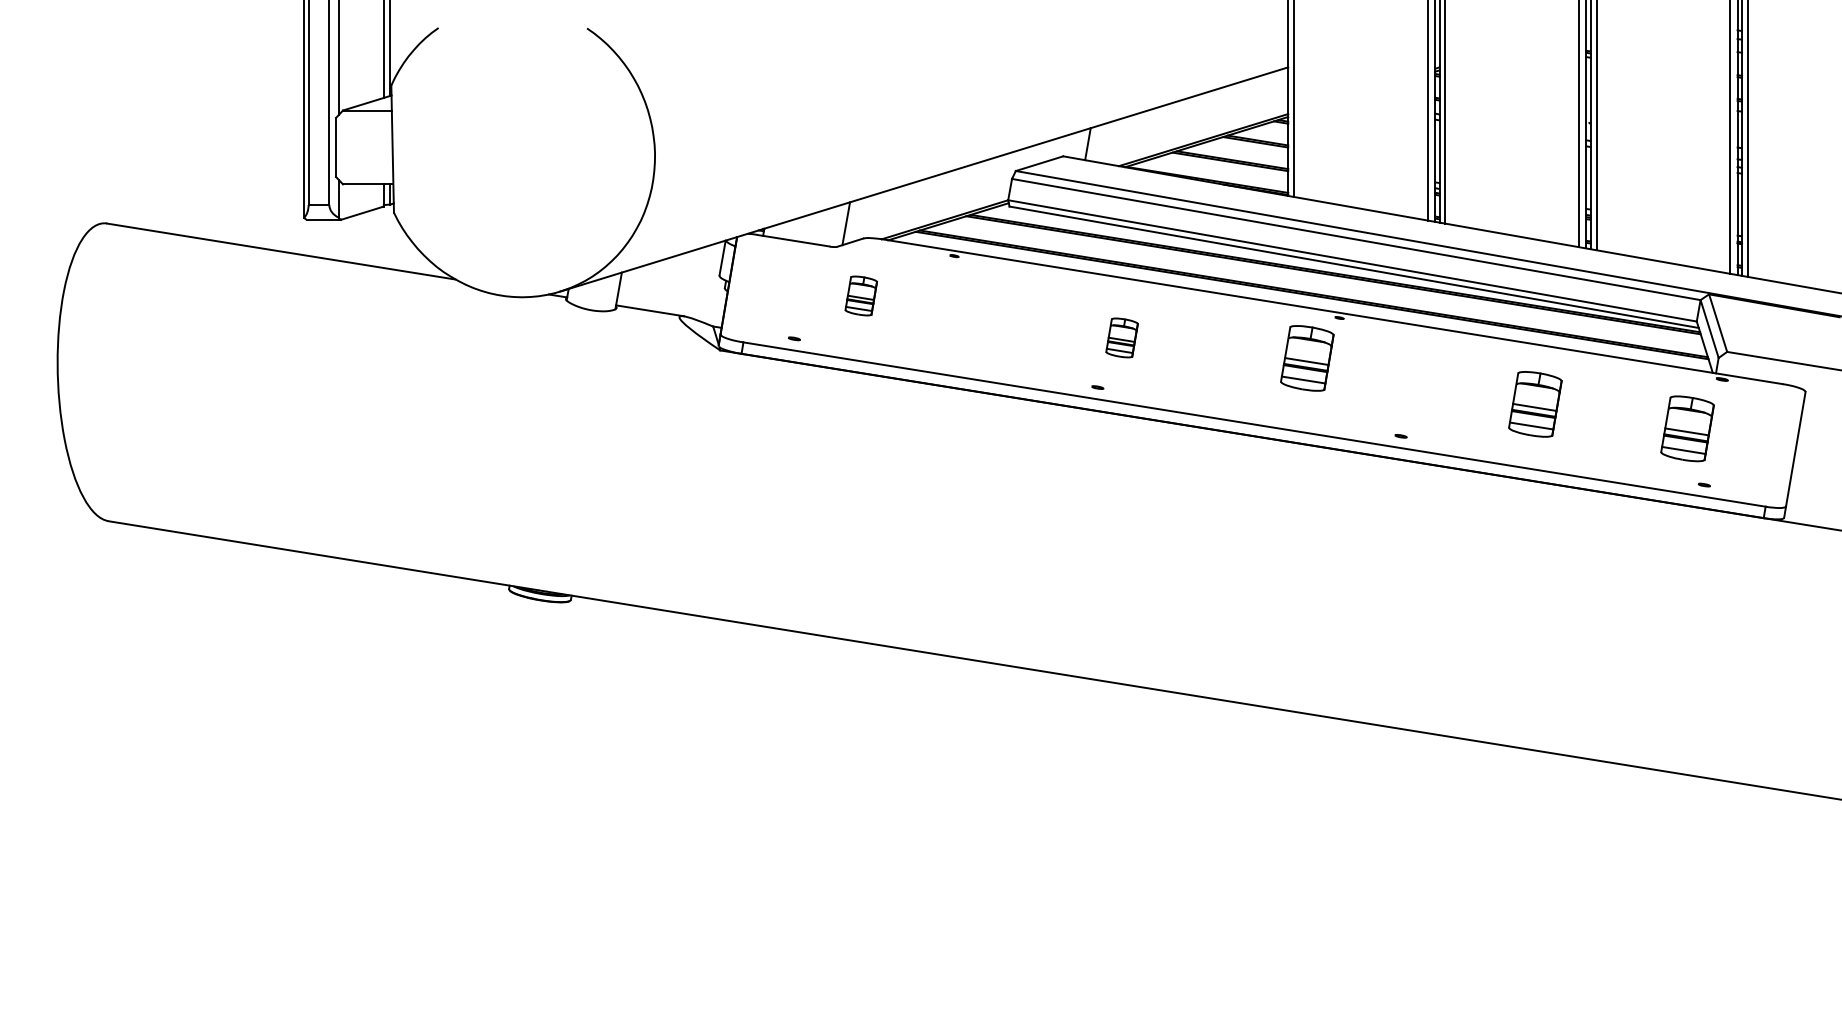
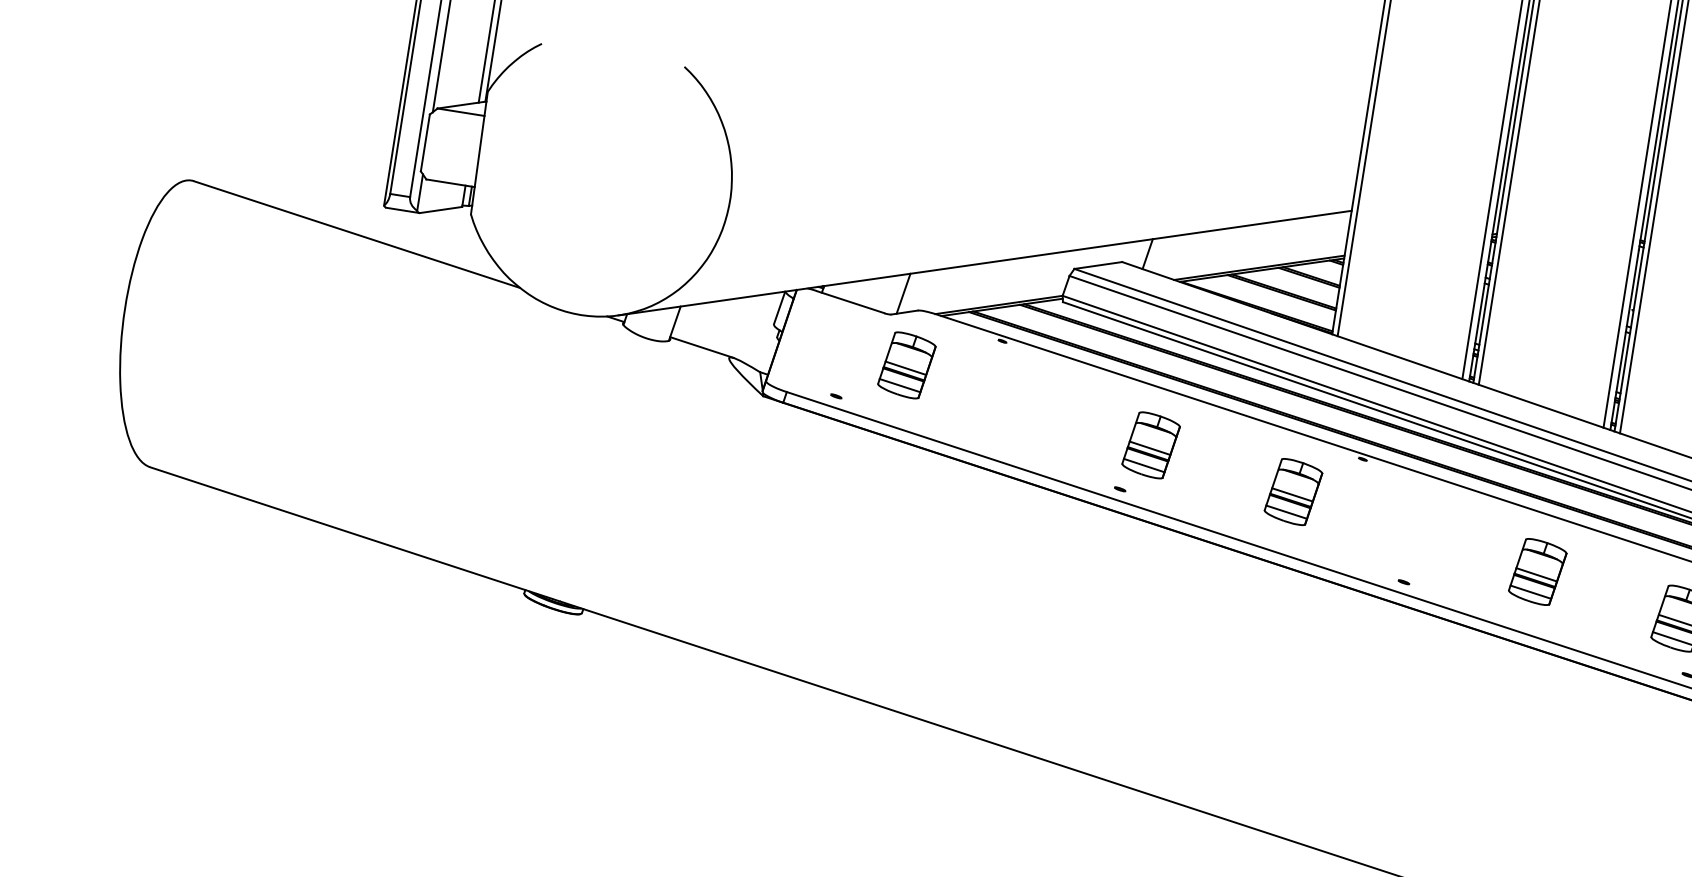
part: (861, 295) -> (907, 364), size x1.67
part: (1121, 337) -> (1150, 444), size x1.67
part: (1307, 358) -> (1293, 492), moved

